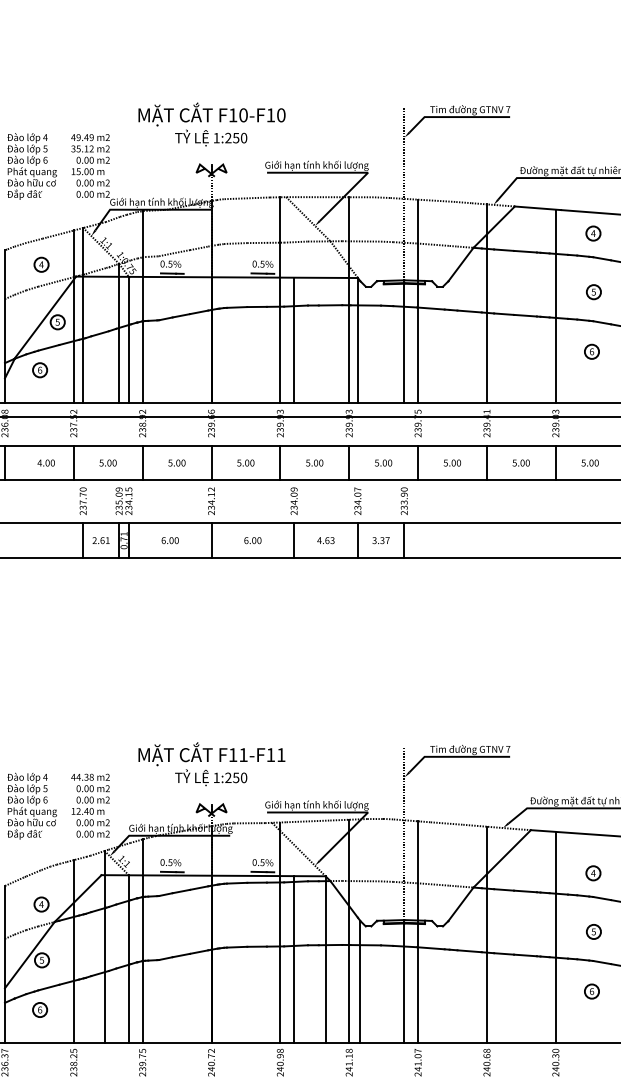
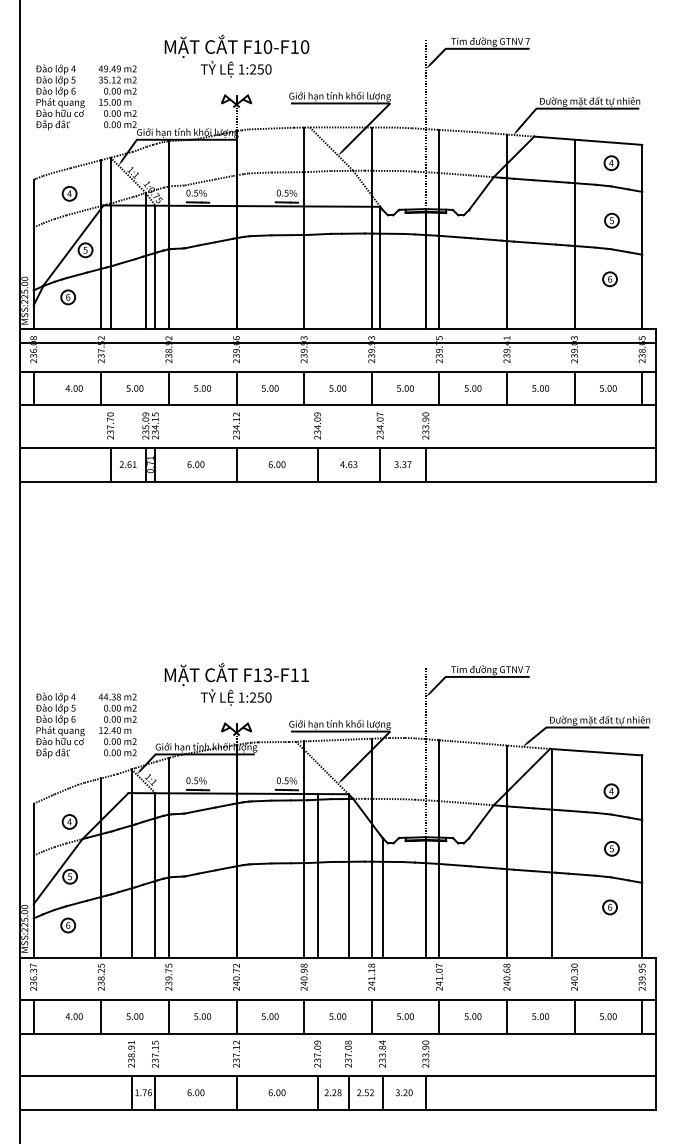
line: (294, 339) -> (317, 267), removed
text: (243, 755) -> (267, 675), F11-F11 -> F13-F11
line: (555, 936) -> (551, 853), moved

